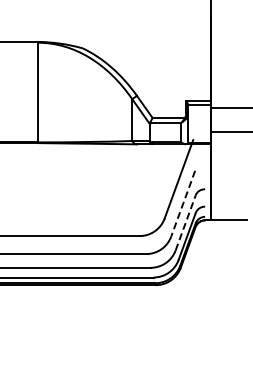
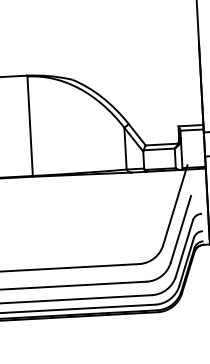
line: (183, 203) -> (181, 229), dashed -> solid
line: (185, 222) -> (184, 248), dashed -> solid

